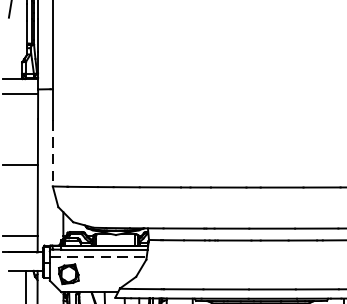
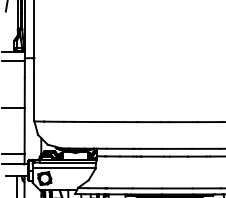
line: (52, 152) -> (34, 99), dashed -> solid
line: (98, 257) -> (64, 167), dashed -> solid

